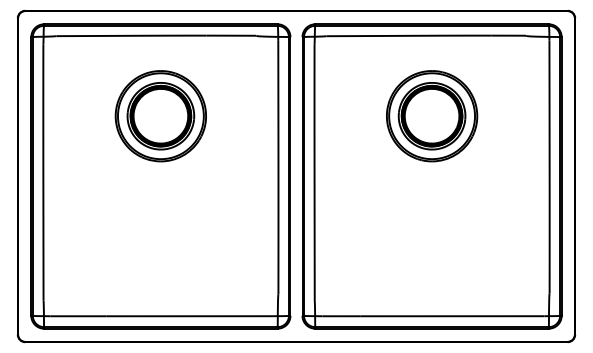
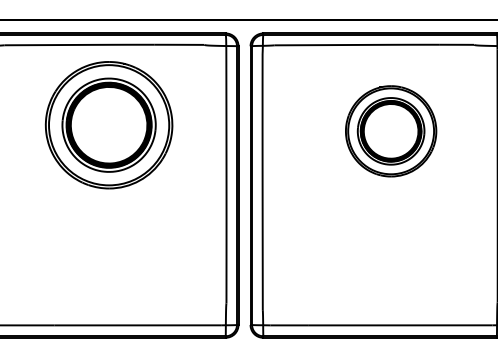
part: (160, 116) -> (108, 125), size x1.4
part: (432, 116) -> (391, 131), moved

